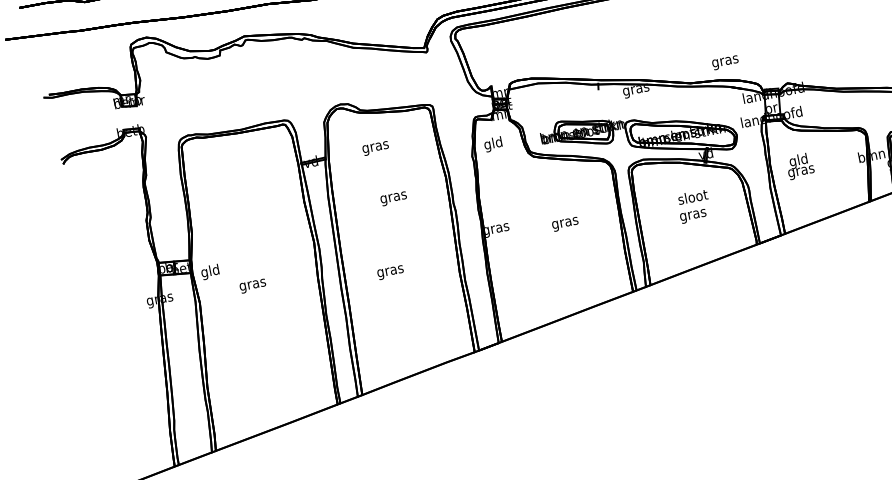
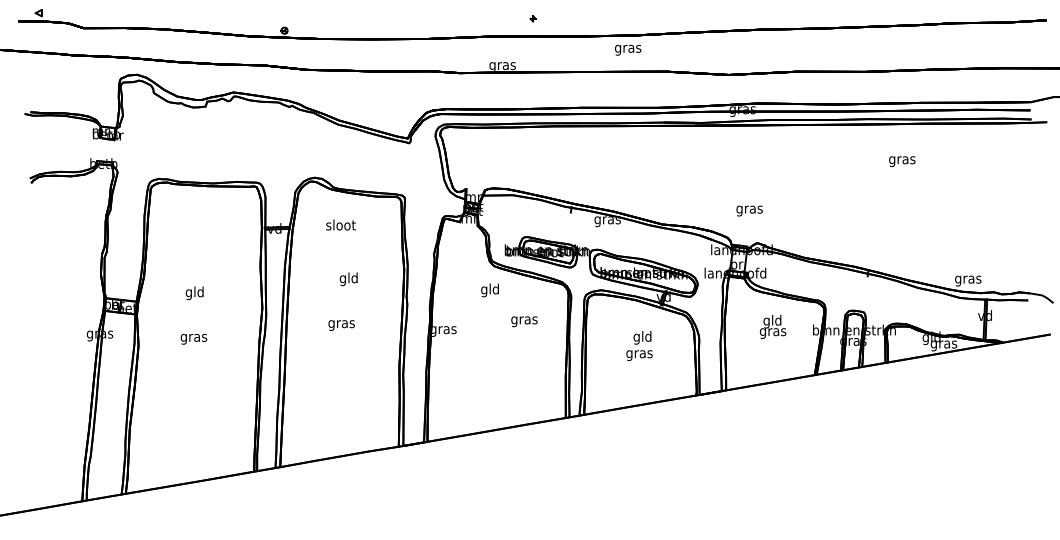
text: (725, 62) -> (749, 210), moved
text: (492, 144) -> (489, 290), moved
text: (375, 147) -> (340, 226), gras -> sloot
text: (800, 165) -> (773, 326), moved
text: (393, 197) -> (348, 279), gras -> gld
text: (692, 198) -> (642, 337), sloot -> gld
text: (565, 224) -> (524, 321), moved
text: (210, 272) -> (194, 293), moved
text: (390, 272) -> (341, 325), moved

